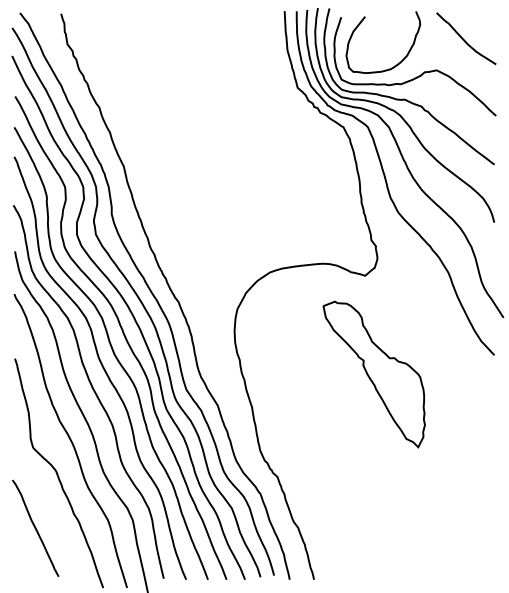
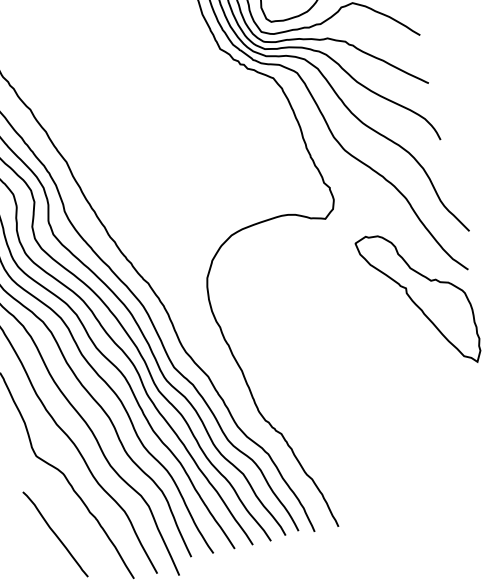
part: (373, 374) -> (418, 300), moved

